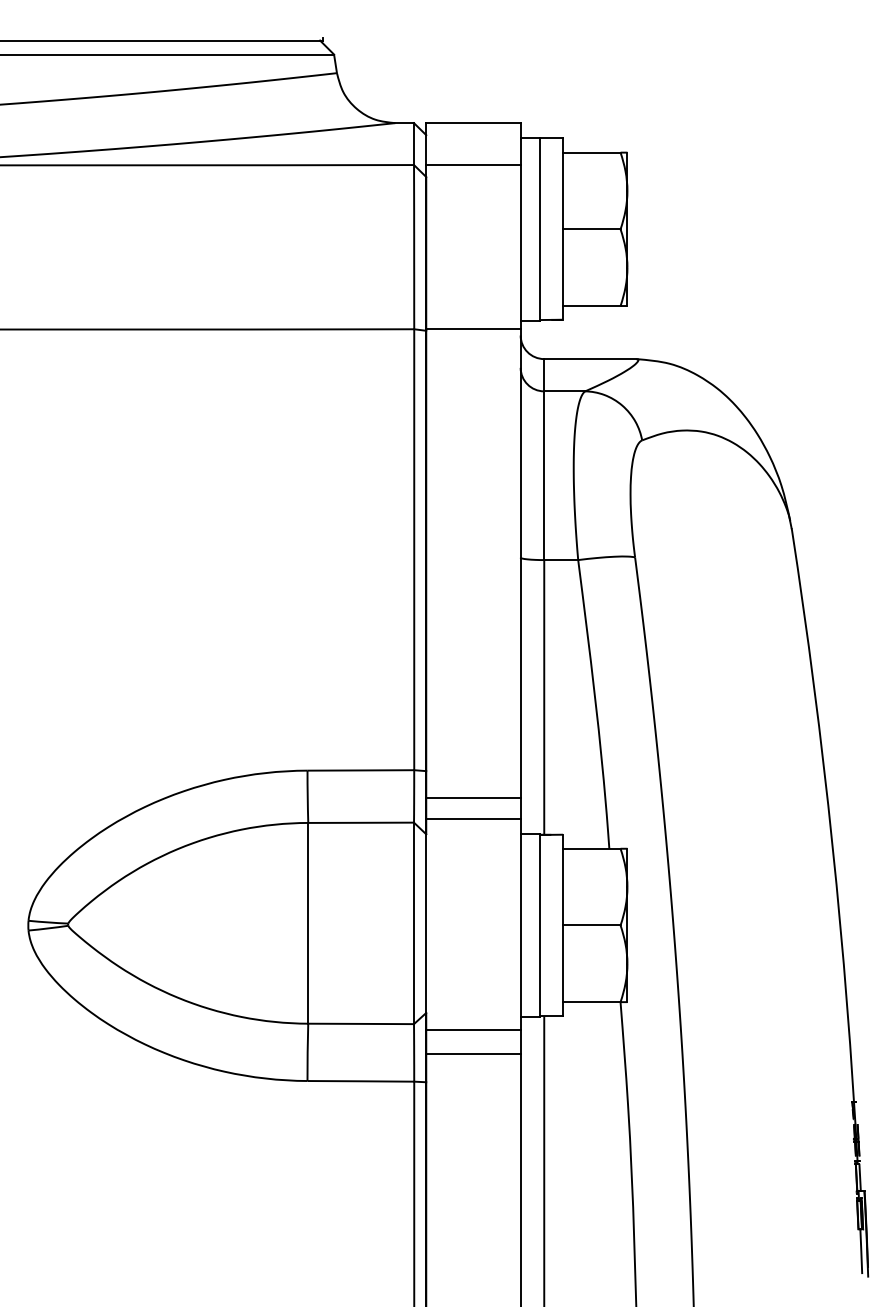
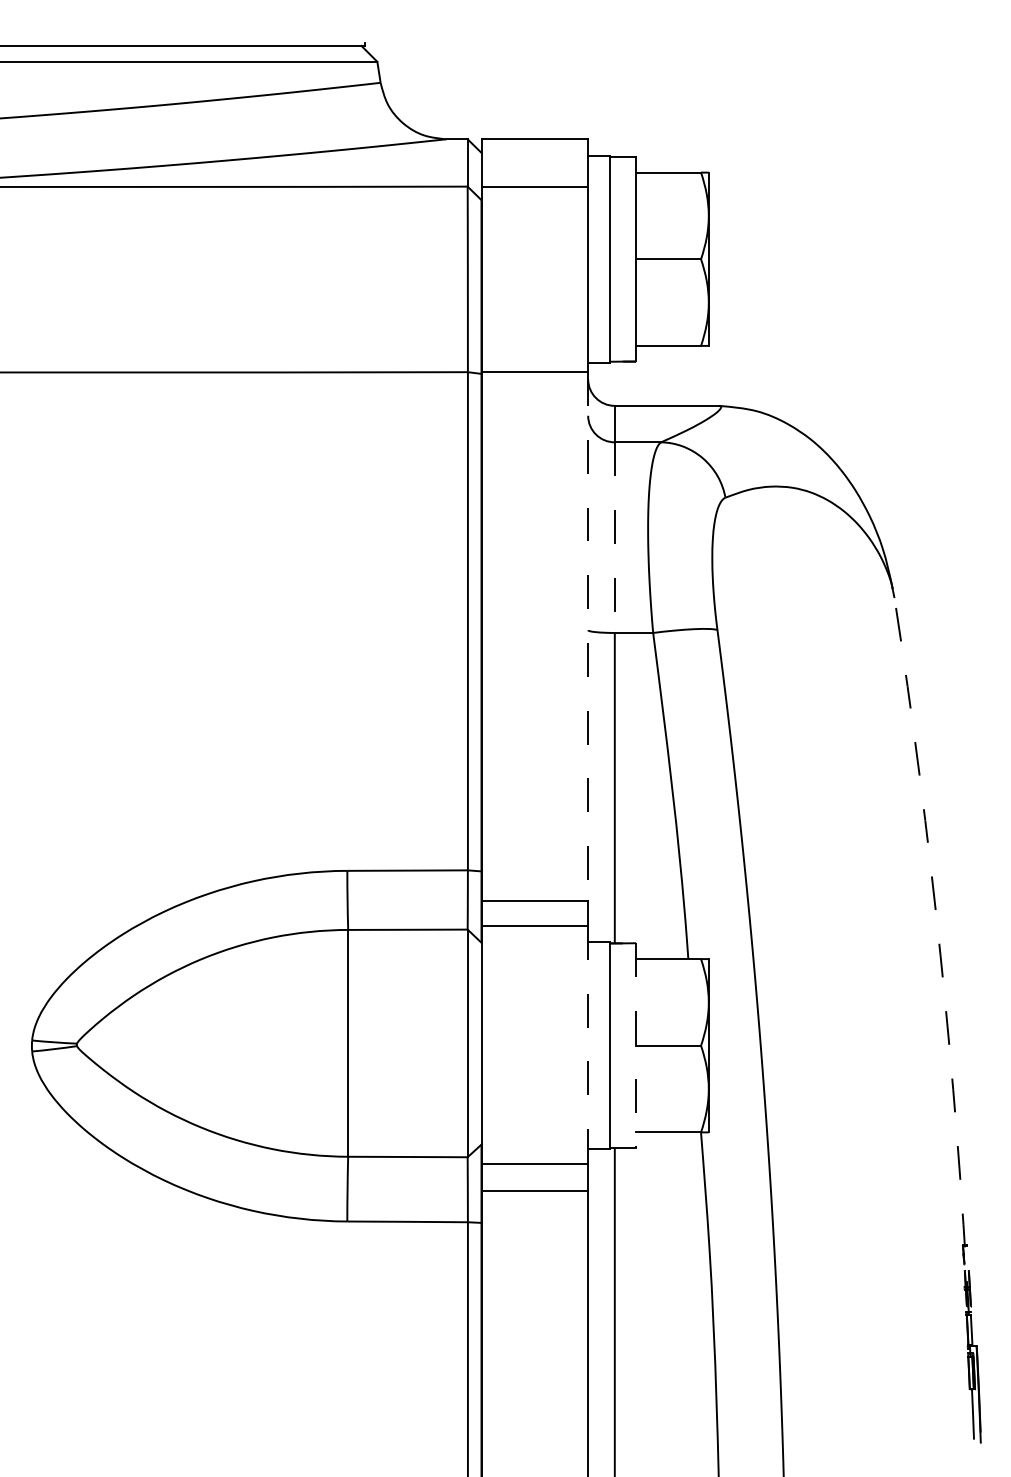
line: (543, 476) -> (614, 538), solid -> dashed
line: (520, 563) -> (588, 636), solid -> dashed
arc: (832, 845) -> (940, 955), solid -> dashed
line: (520, 924) -> (588, 1044), solid -> dashed
line: (563, 925) -> (636, 1045), solid -> dashed

